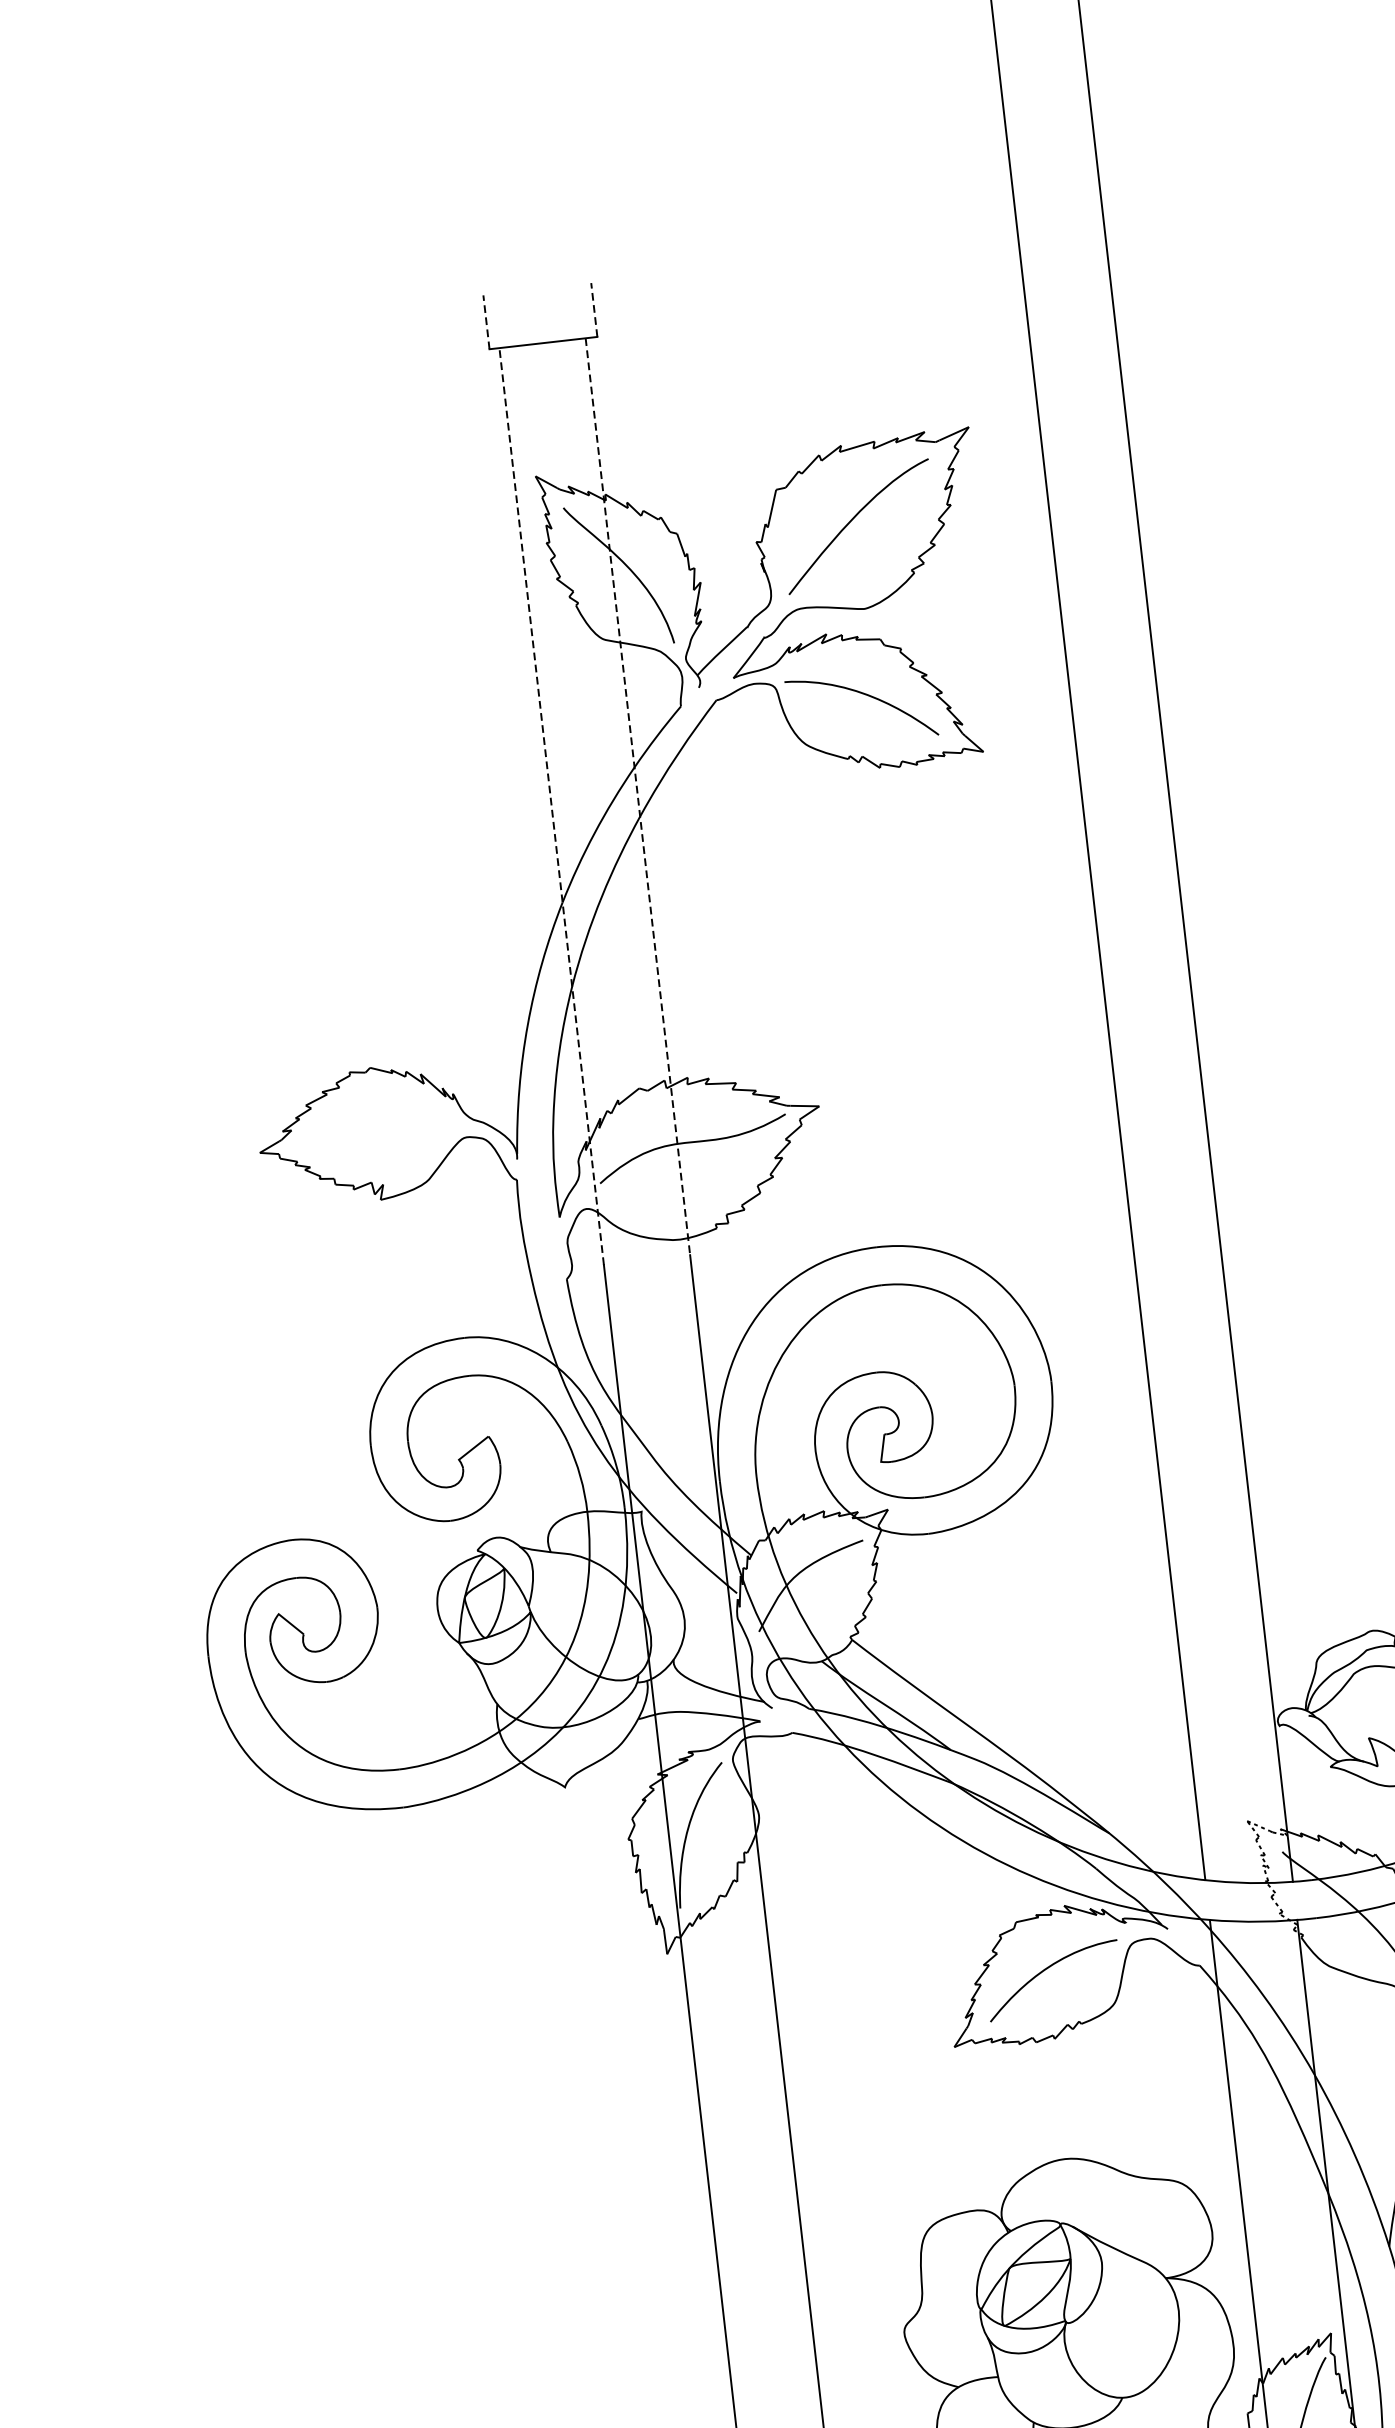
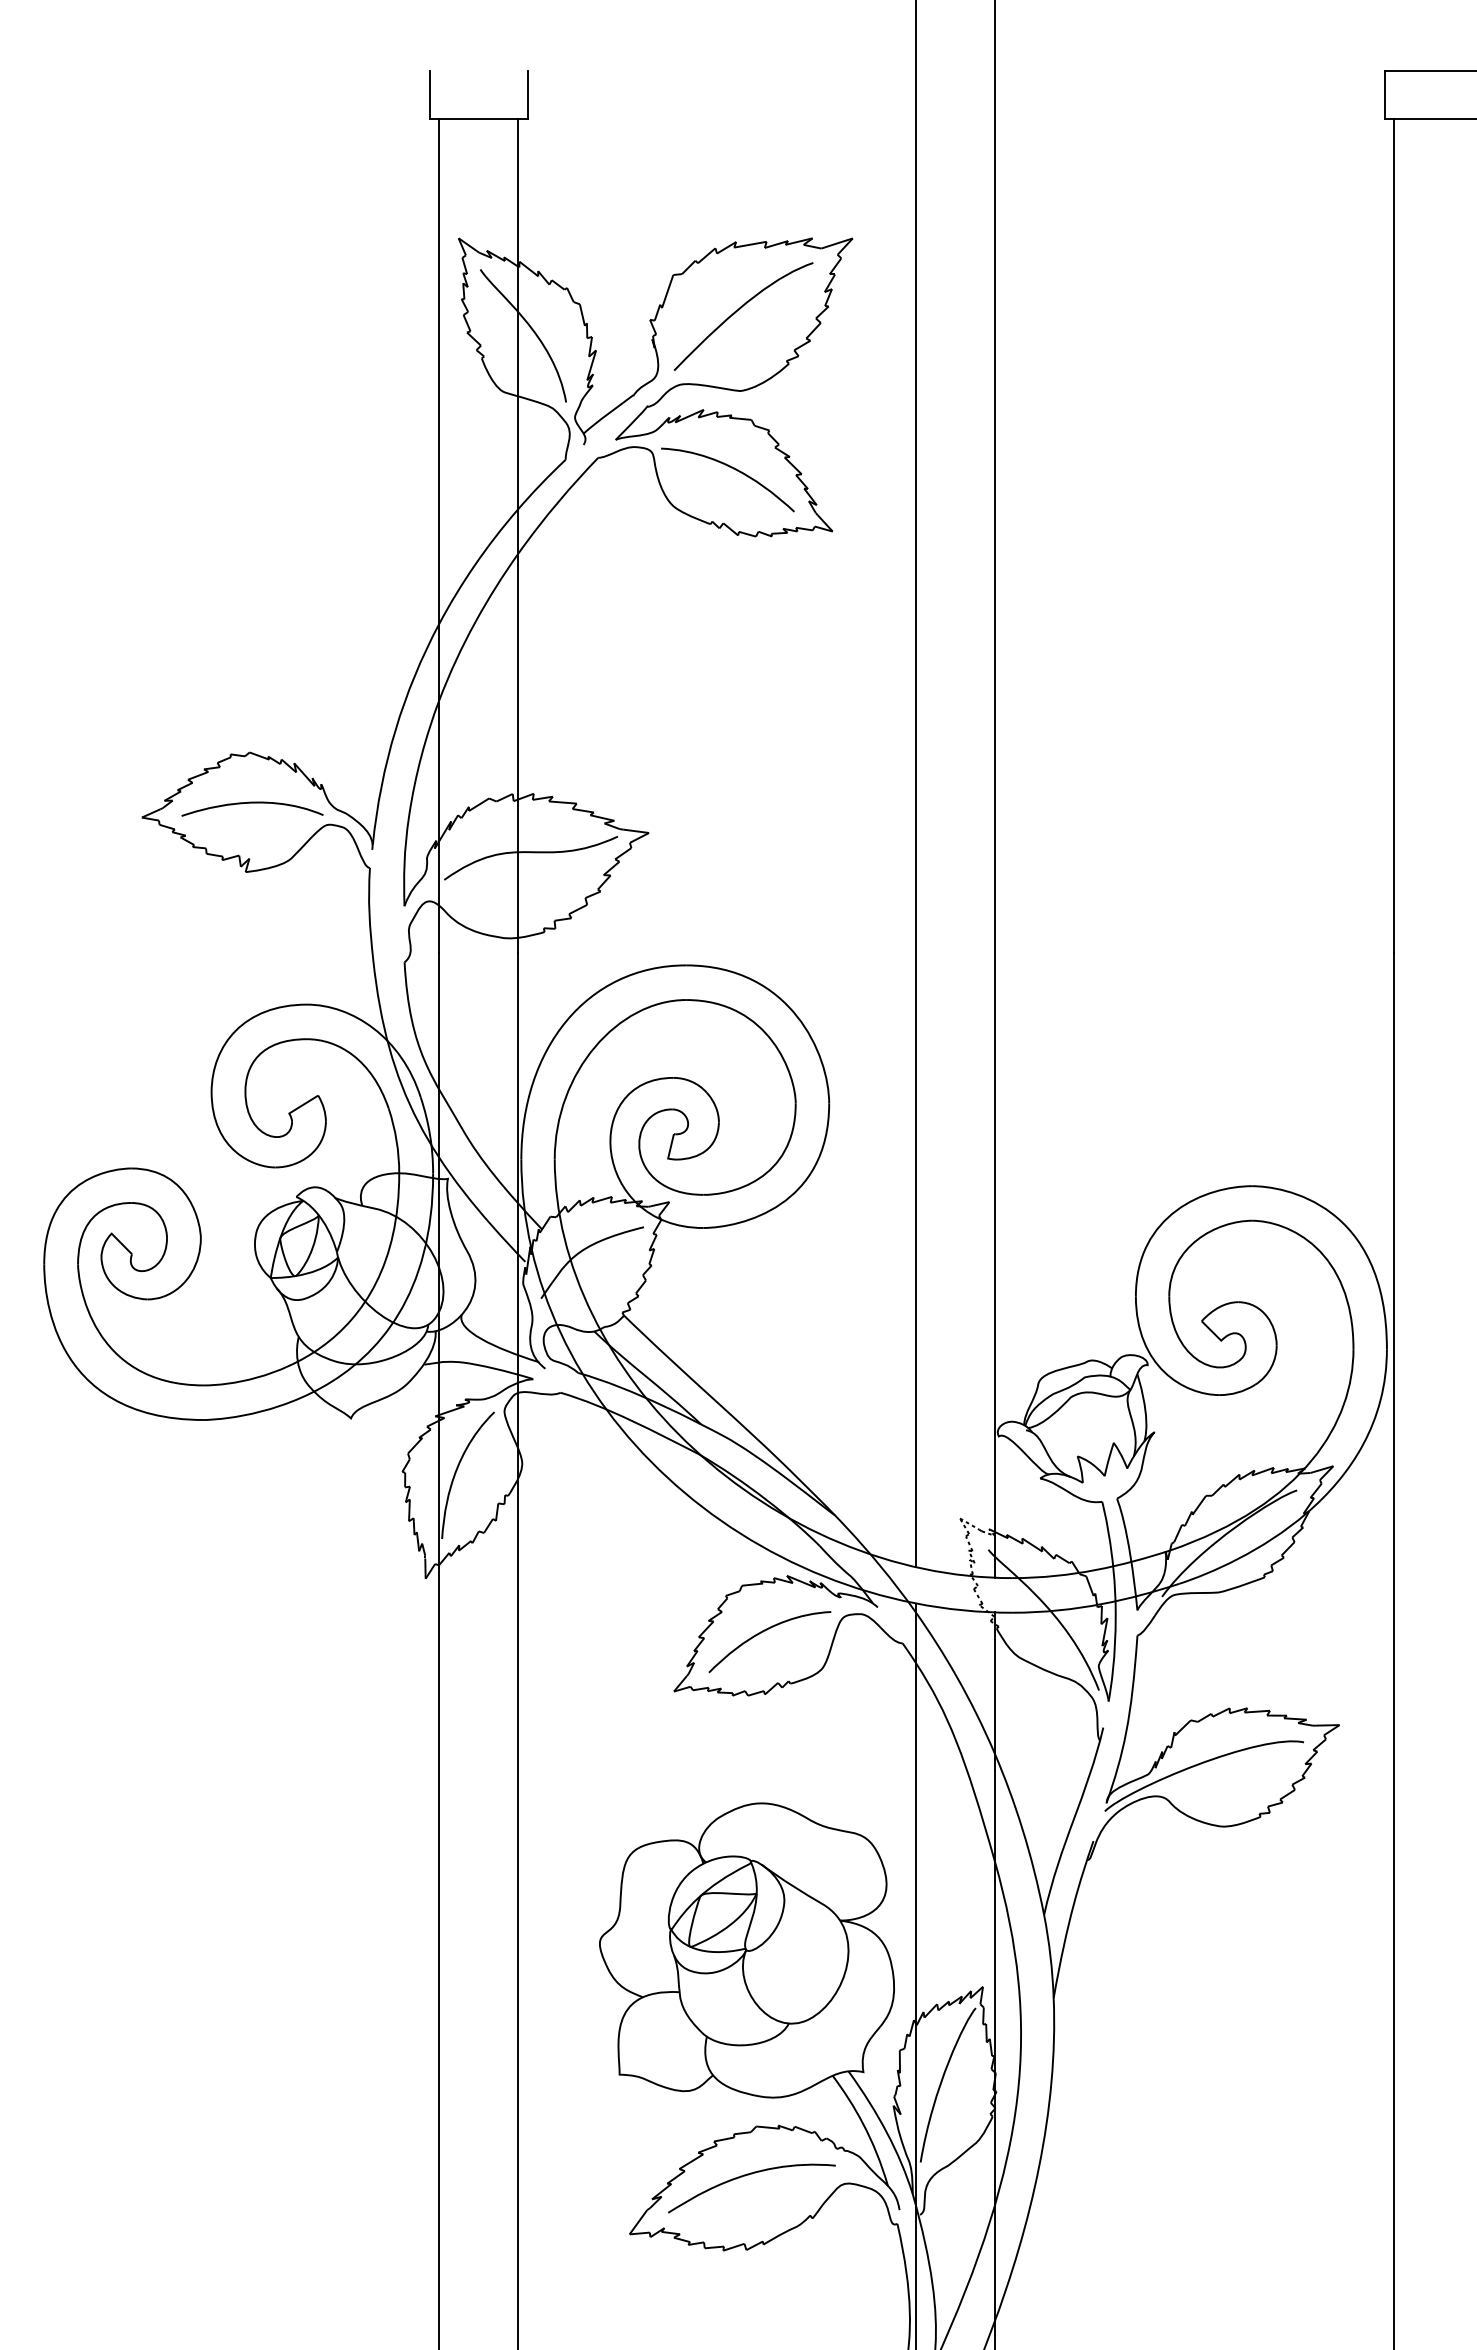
line: (594, 309) -> (528, 94), dashed -> solid
line: (486, 321) -> (430, 94), dashed -> solid
line: (637, 796) -> (517, 536), dashed -> solid
line: (551, 806) -> (439, 536), dashed -> solid
curve: (379, 1123) -> (252, 803), added

